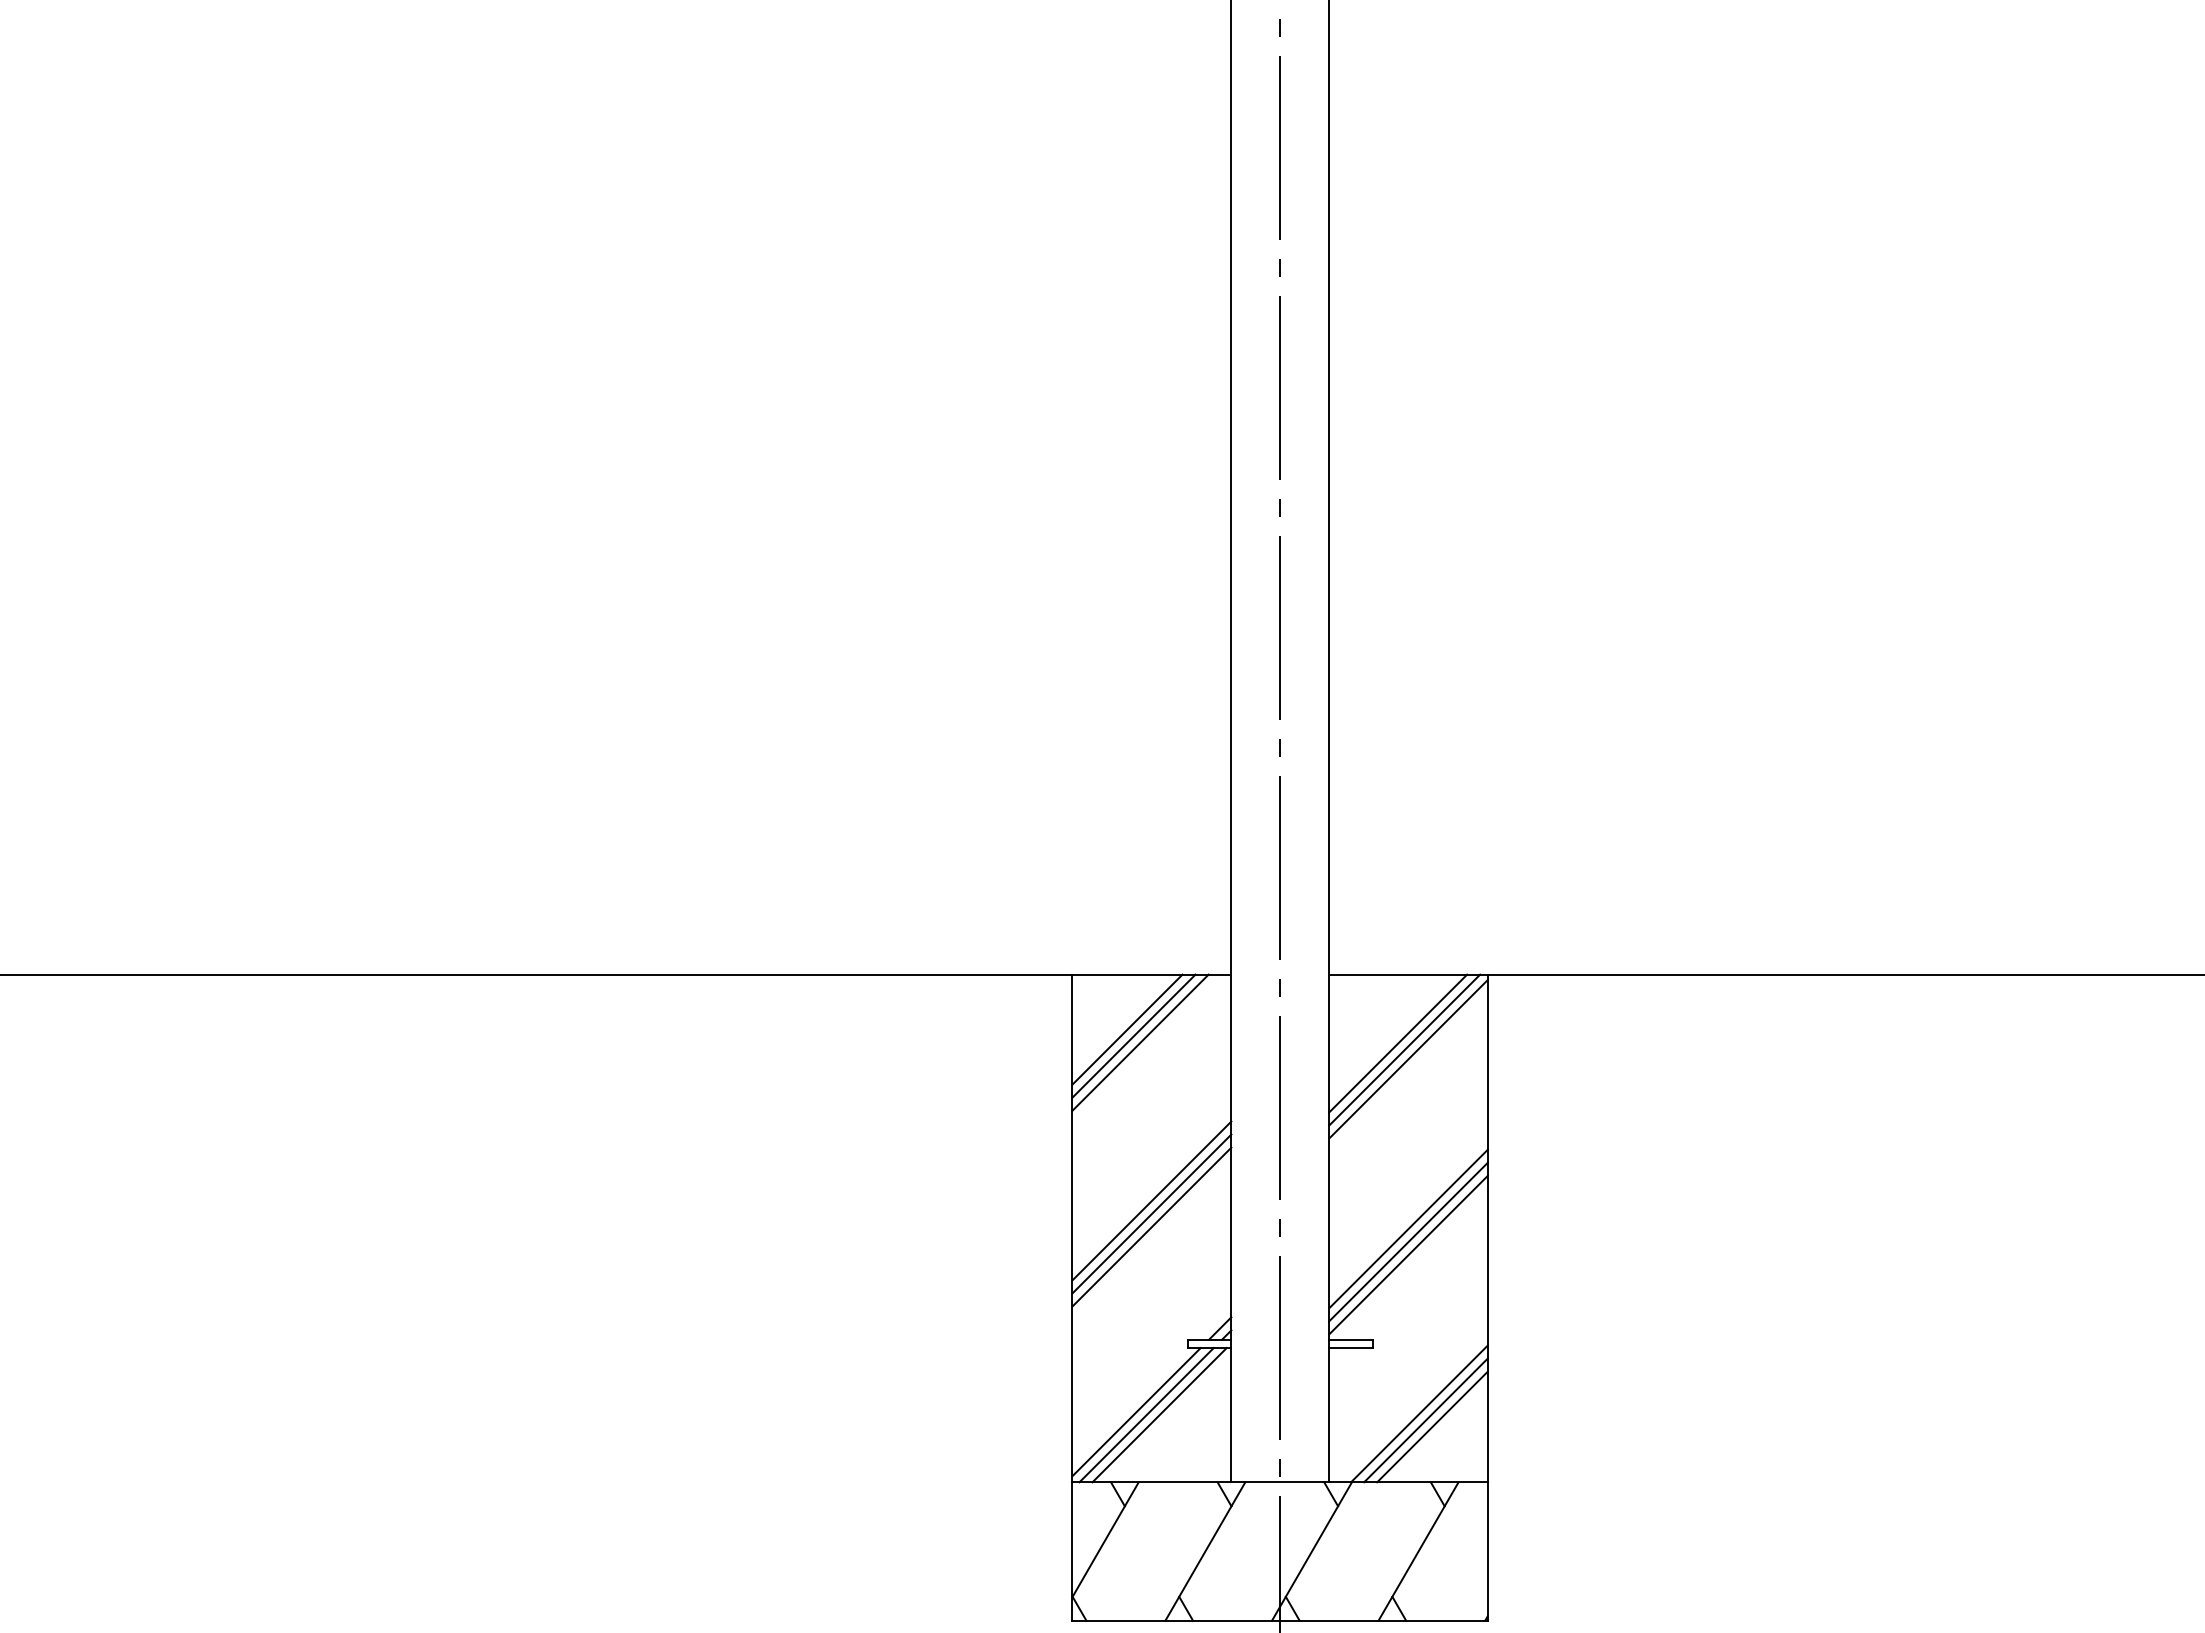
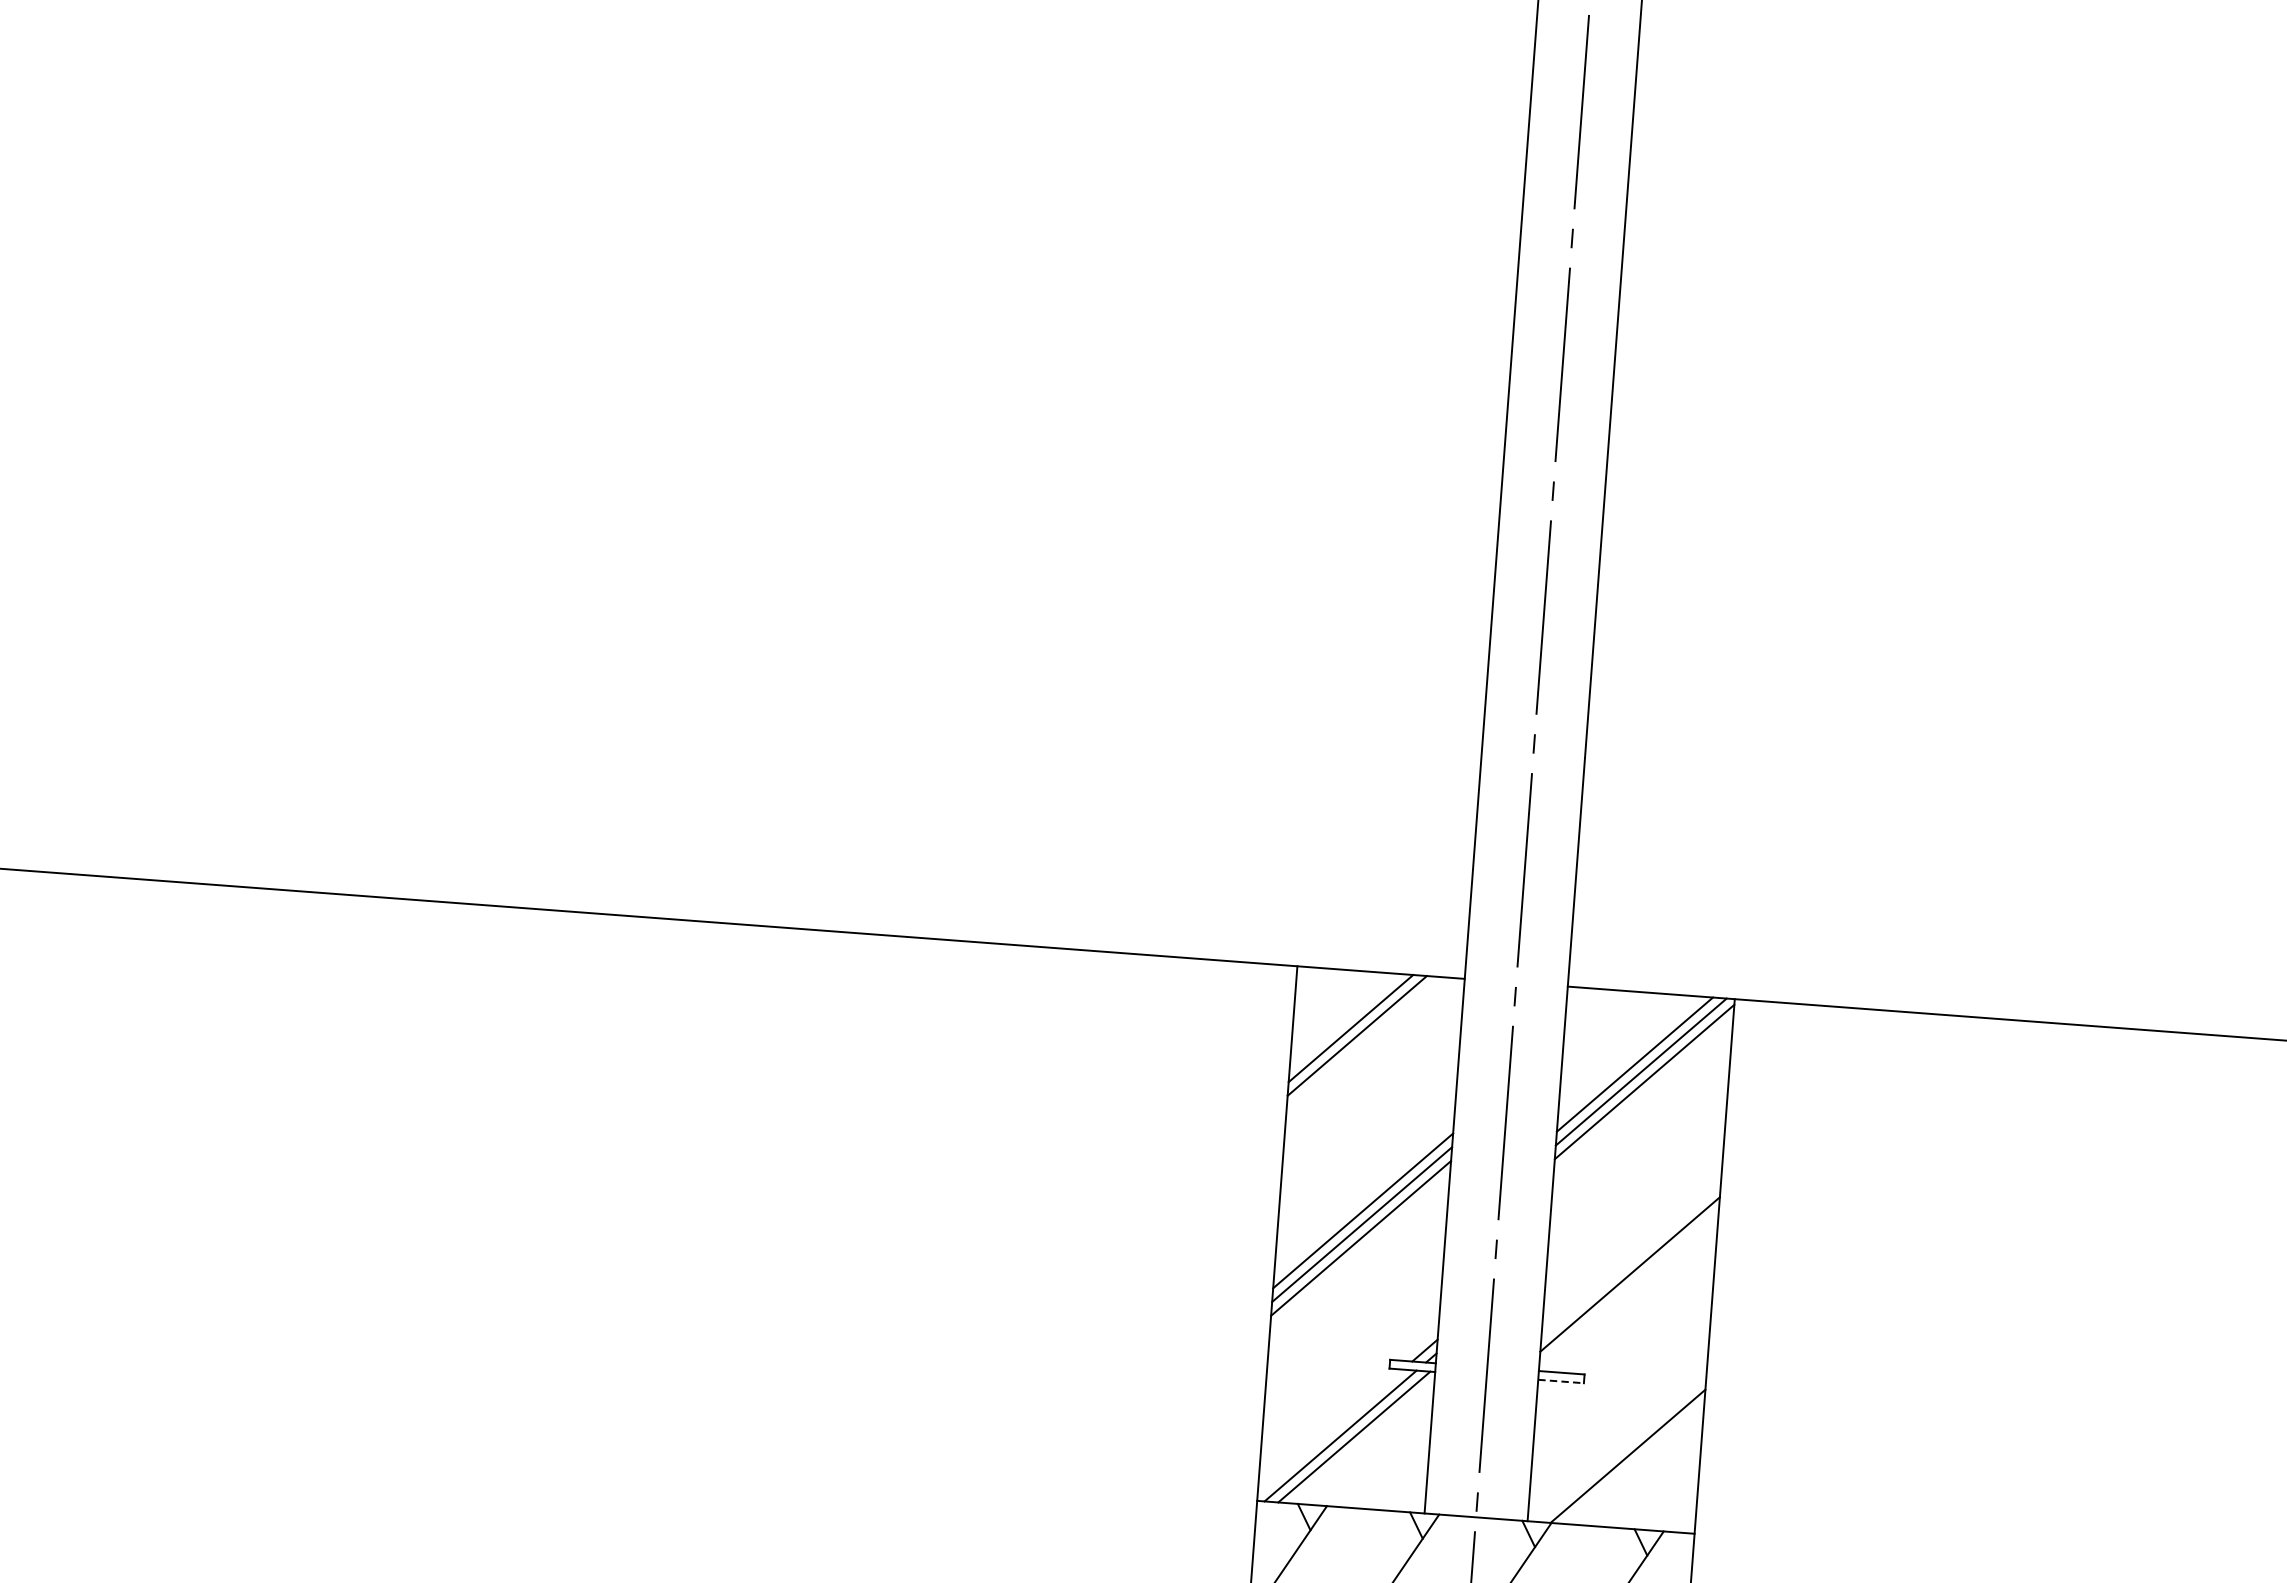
line: (1140, 1042) -> (1363, 1043), removed
line: (1408, 1228) -> (1631, 1260), removed
line: (1408, 1254) -> (1629, 1287), removed
line: (1350, 1348) -> (1560, 1381), solid -> dashed
line: (1136, 1412) -> (1330, 1432), removed
line: (1425, 1420) -> (1633, 1463), removed
line: (1432, 1426) -> (1640, 1470), removed

